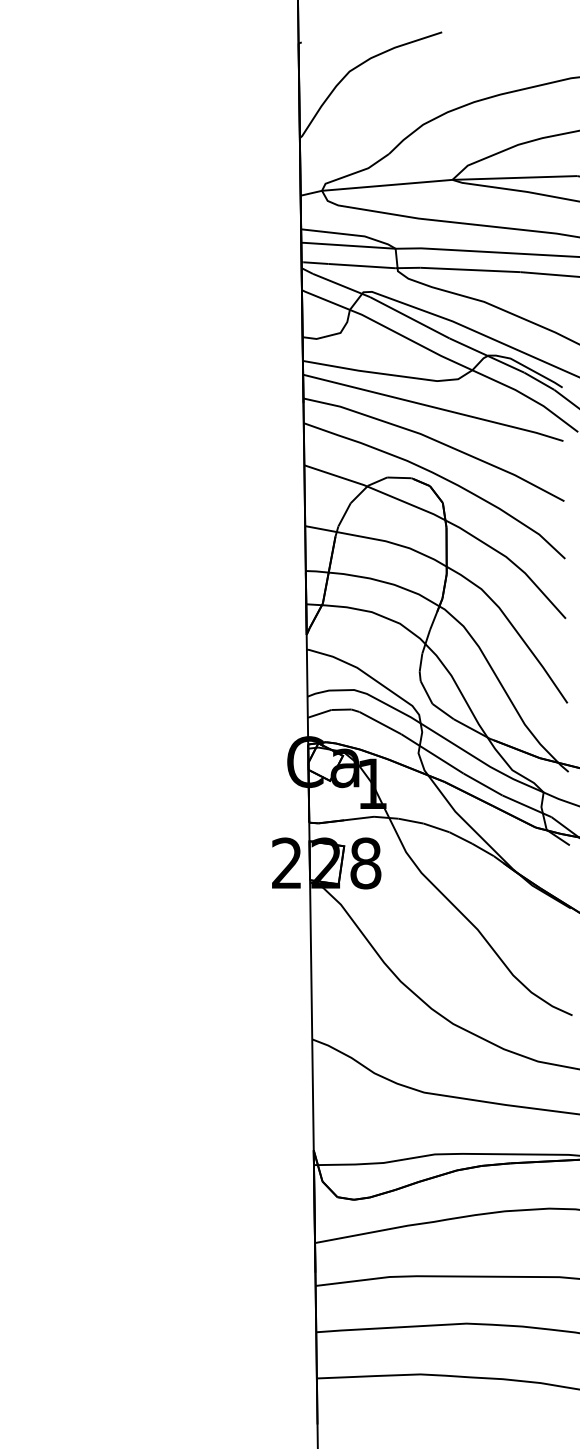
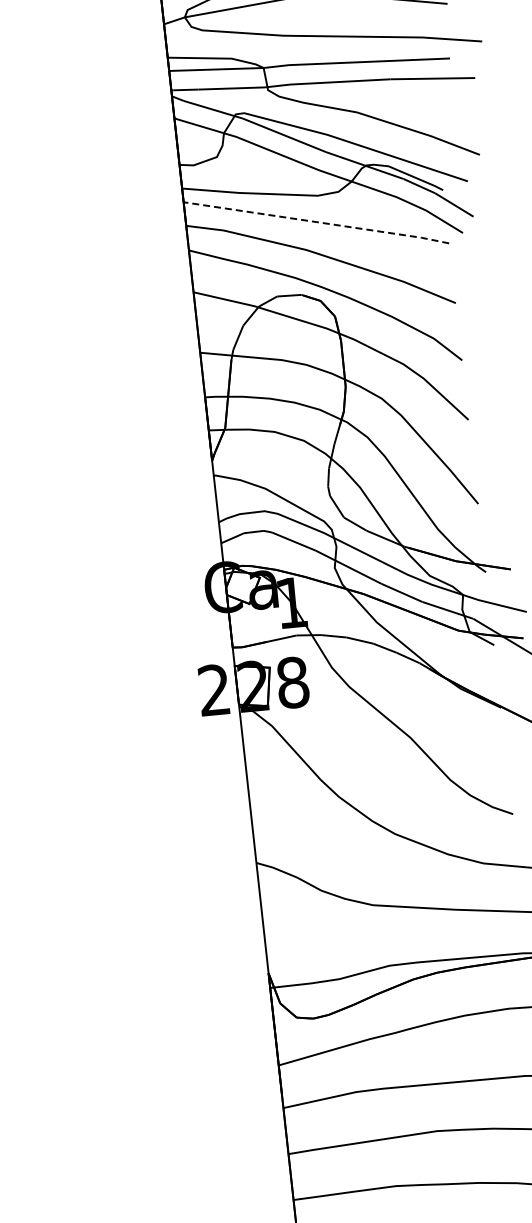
line: (433, 407) -> (316, 222), solid -> dashed

